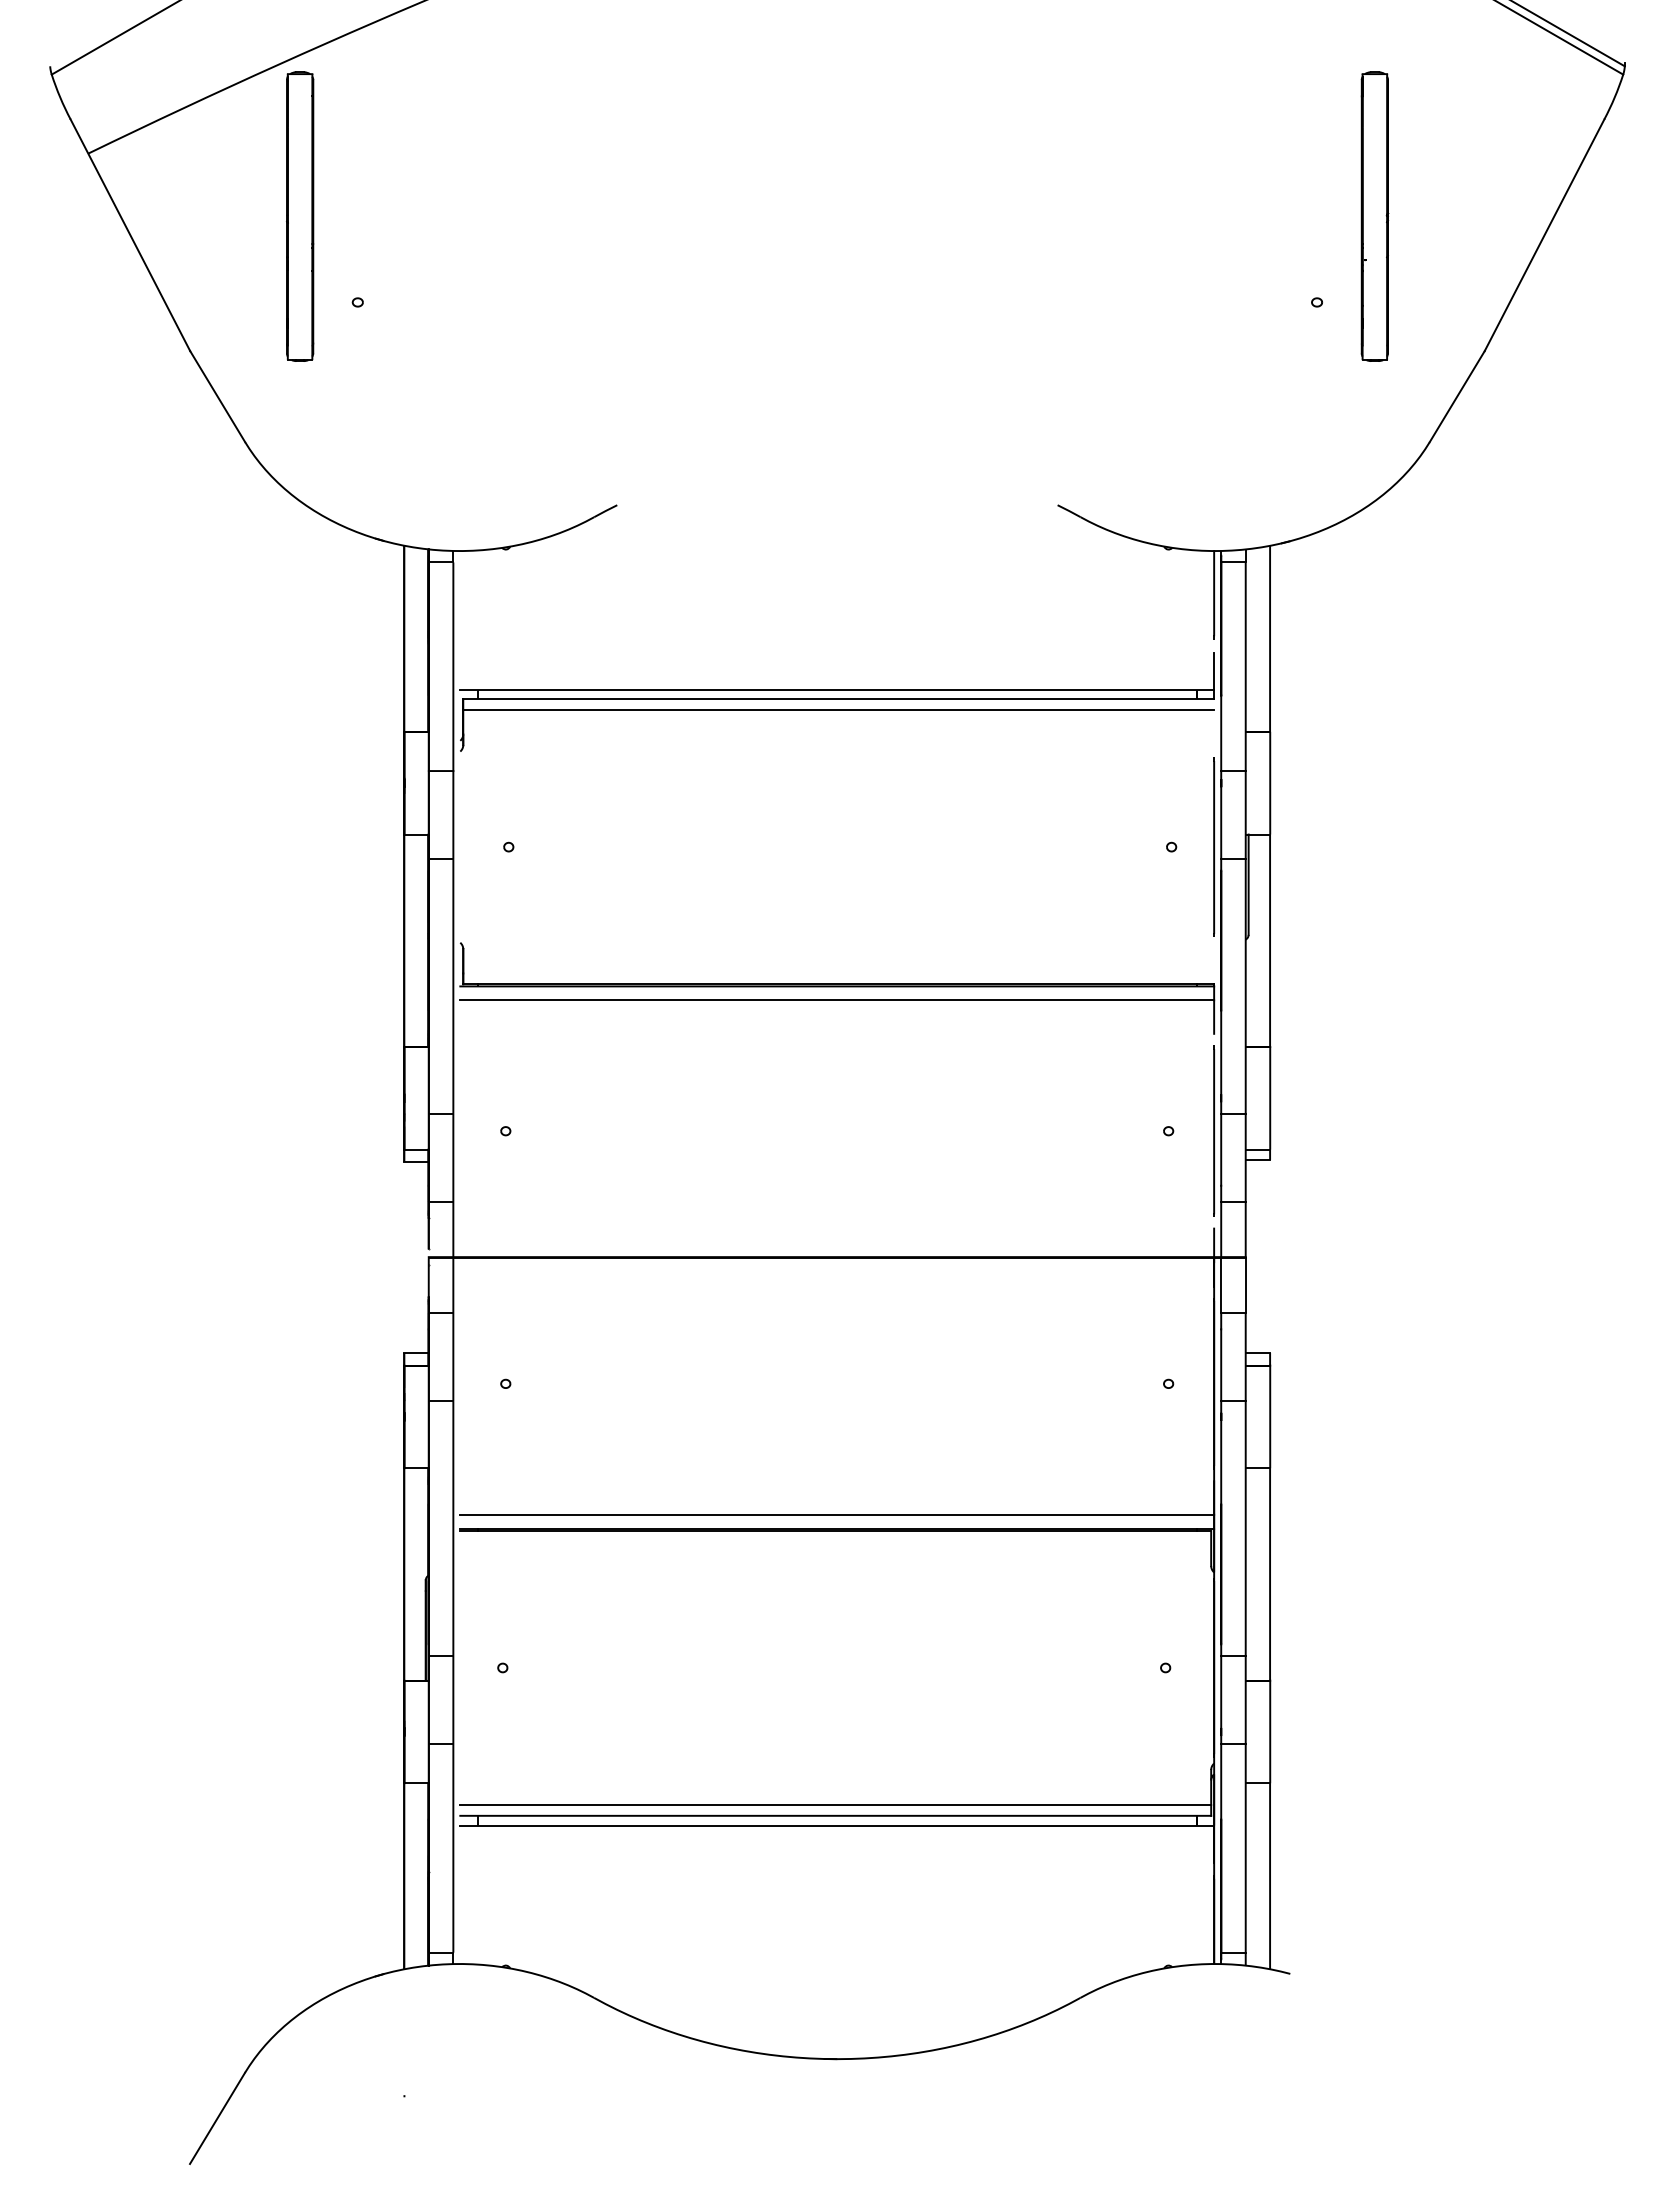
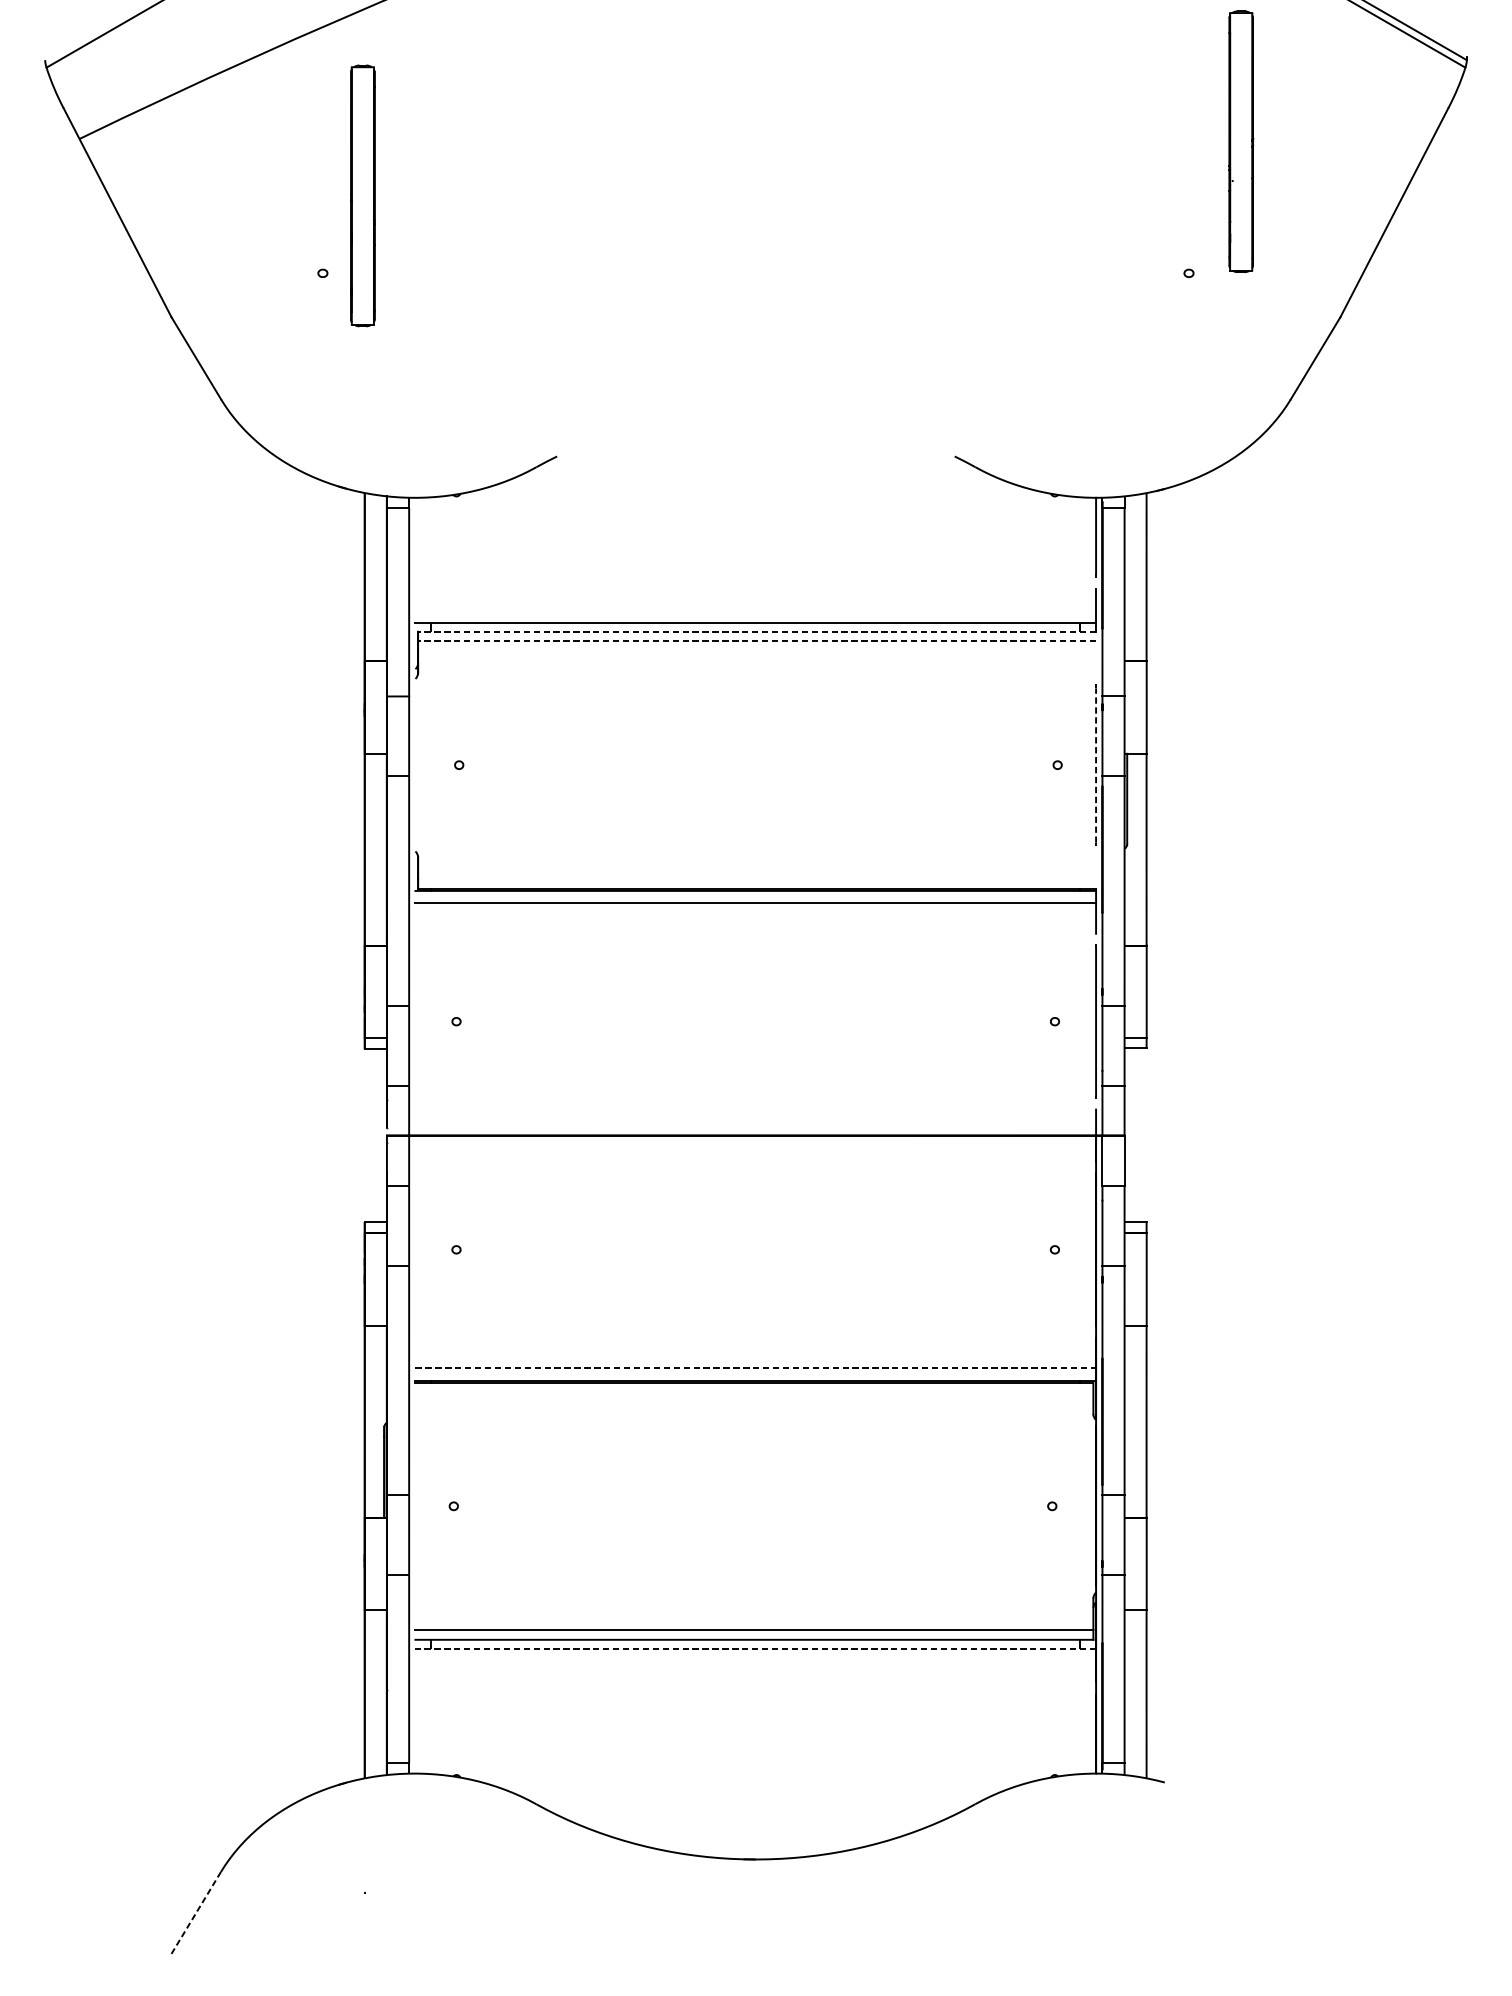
part: (300, 216) -> (363, 195), moved
part: (1374, 216) -> (1240, 141), moved
line: (838, 699) -> (756, 631), solid -> dashed
line: (838, 710) -> (756, 641), solid -> dashed
line: (1214, 847) -> (1096, 765), solid -> dashed
line: (837, 1514) -> (756, 1367), solid -> dashed
line: (837, 1825) -> (756, 1648), solid -> dashed
line: (217, 2118) -> (196, 1913), solid -> dashed

